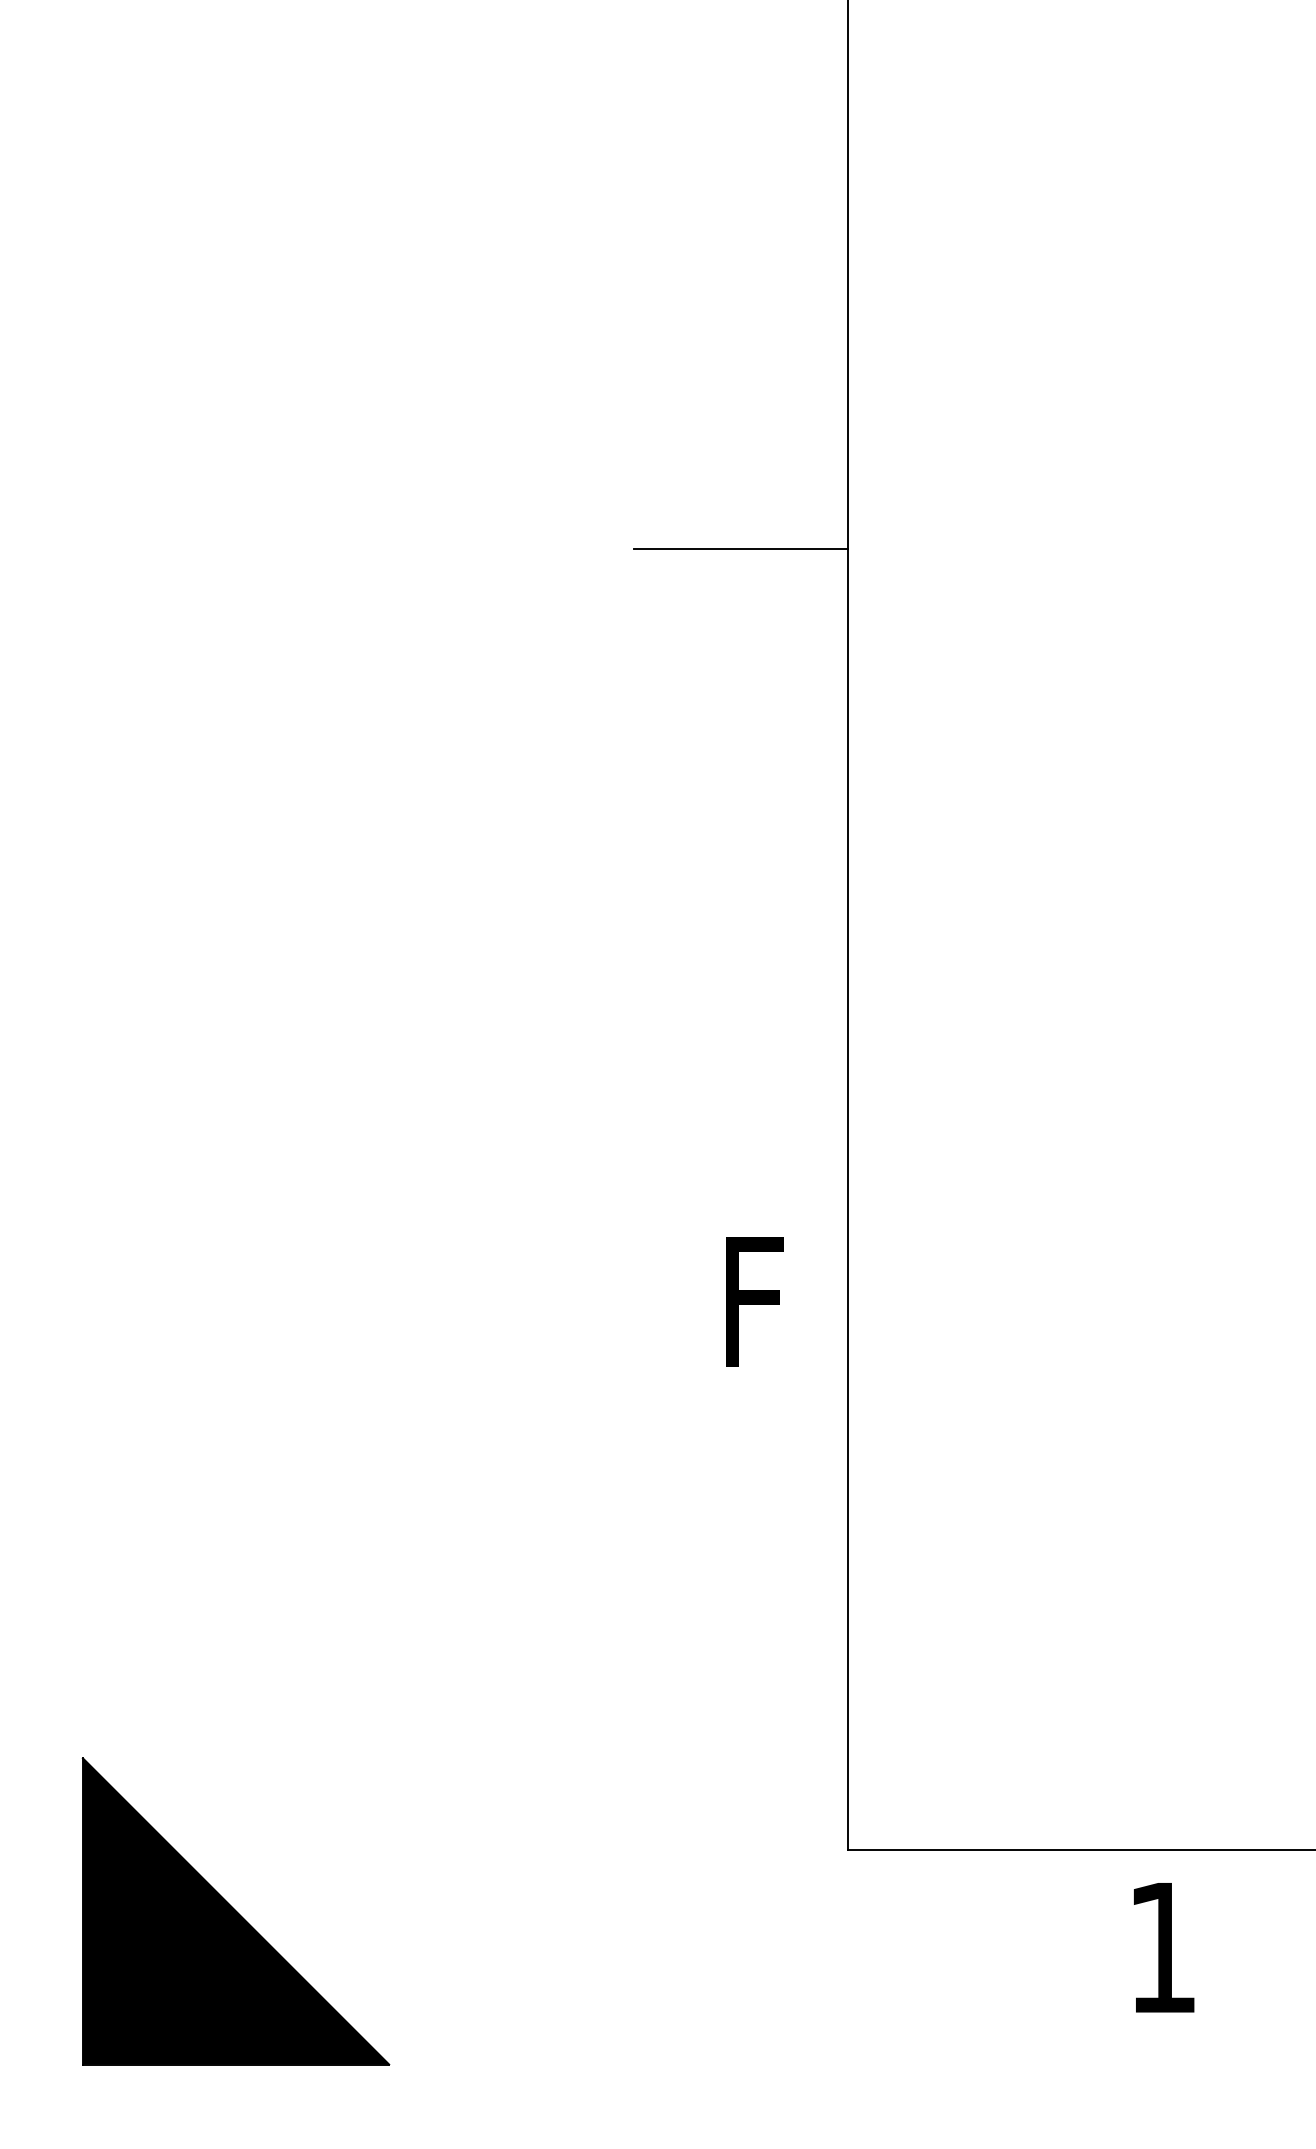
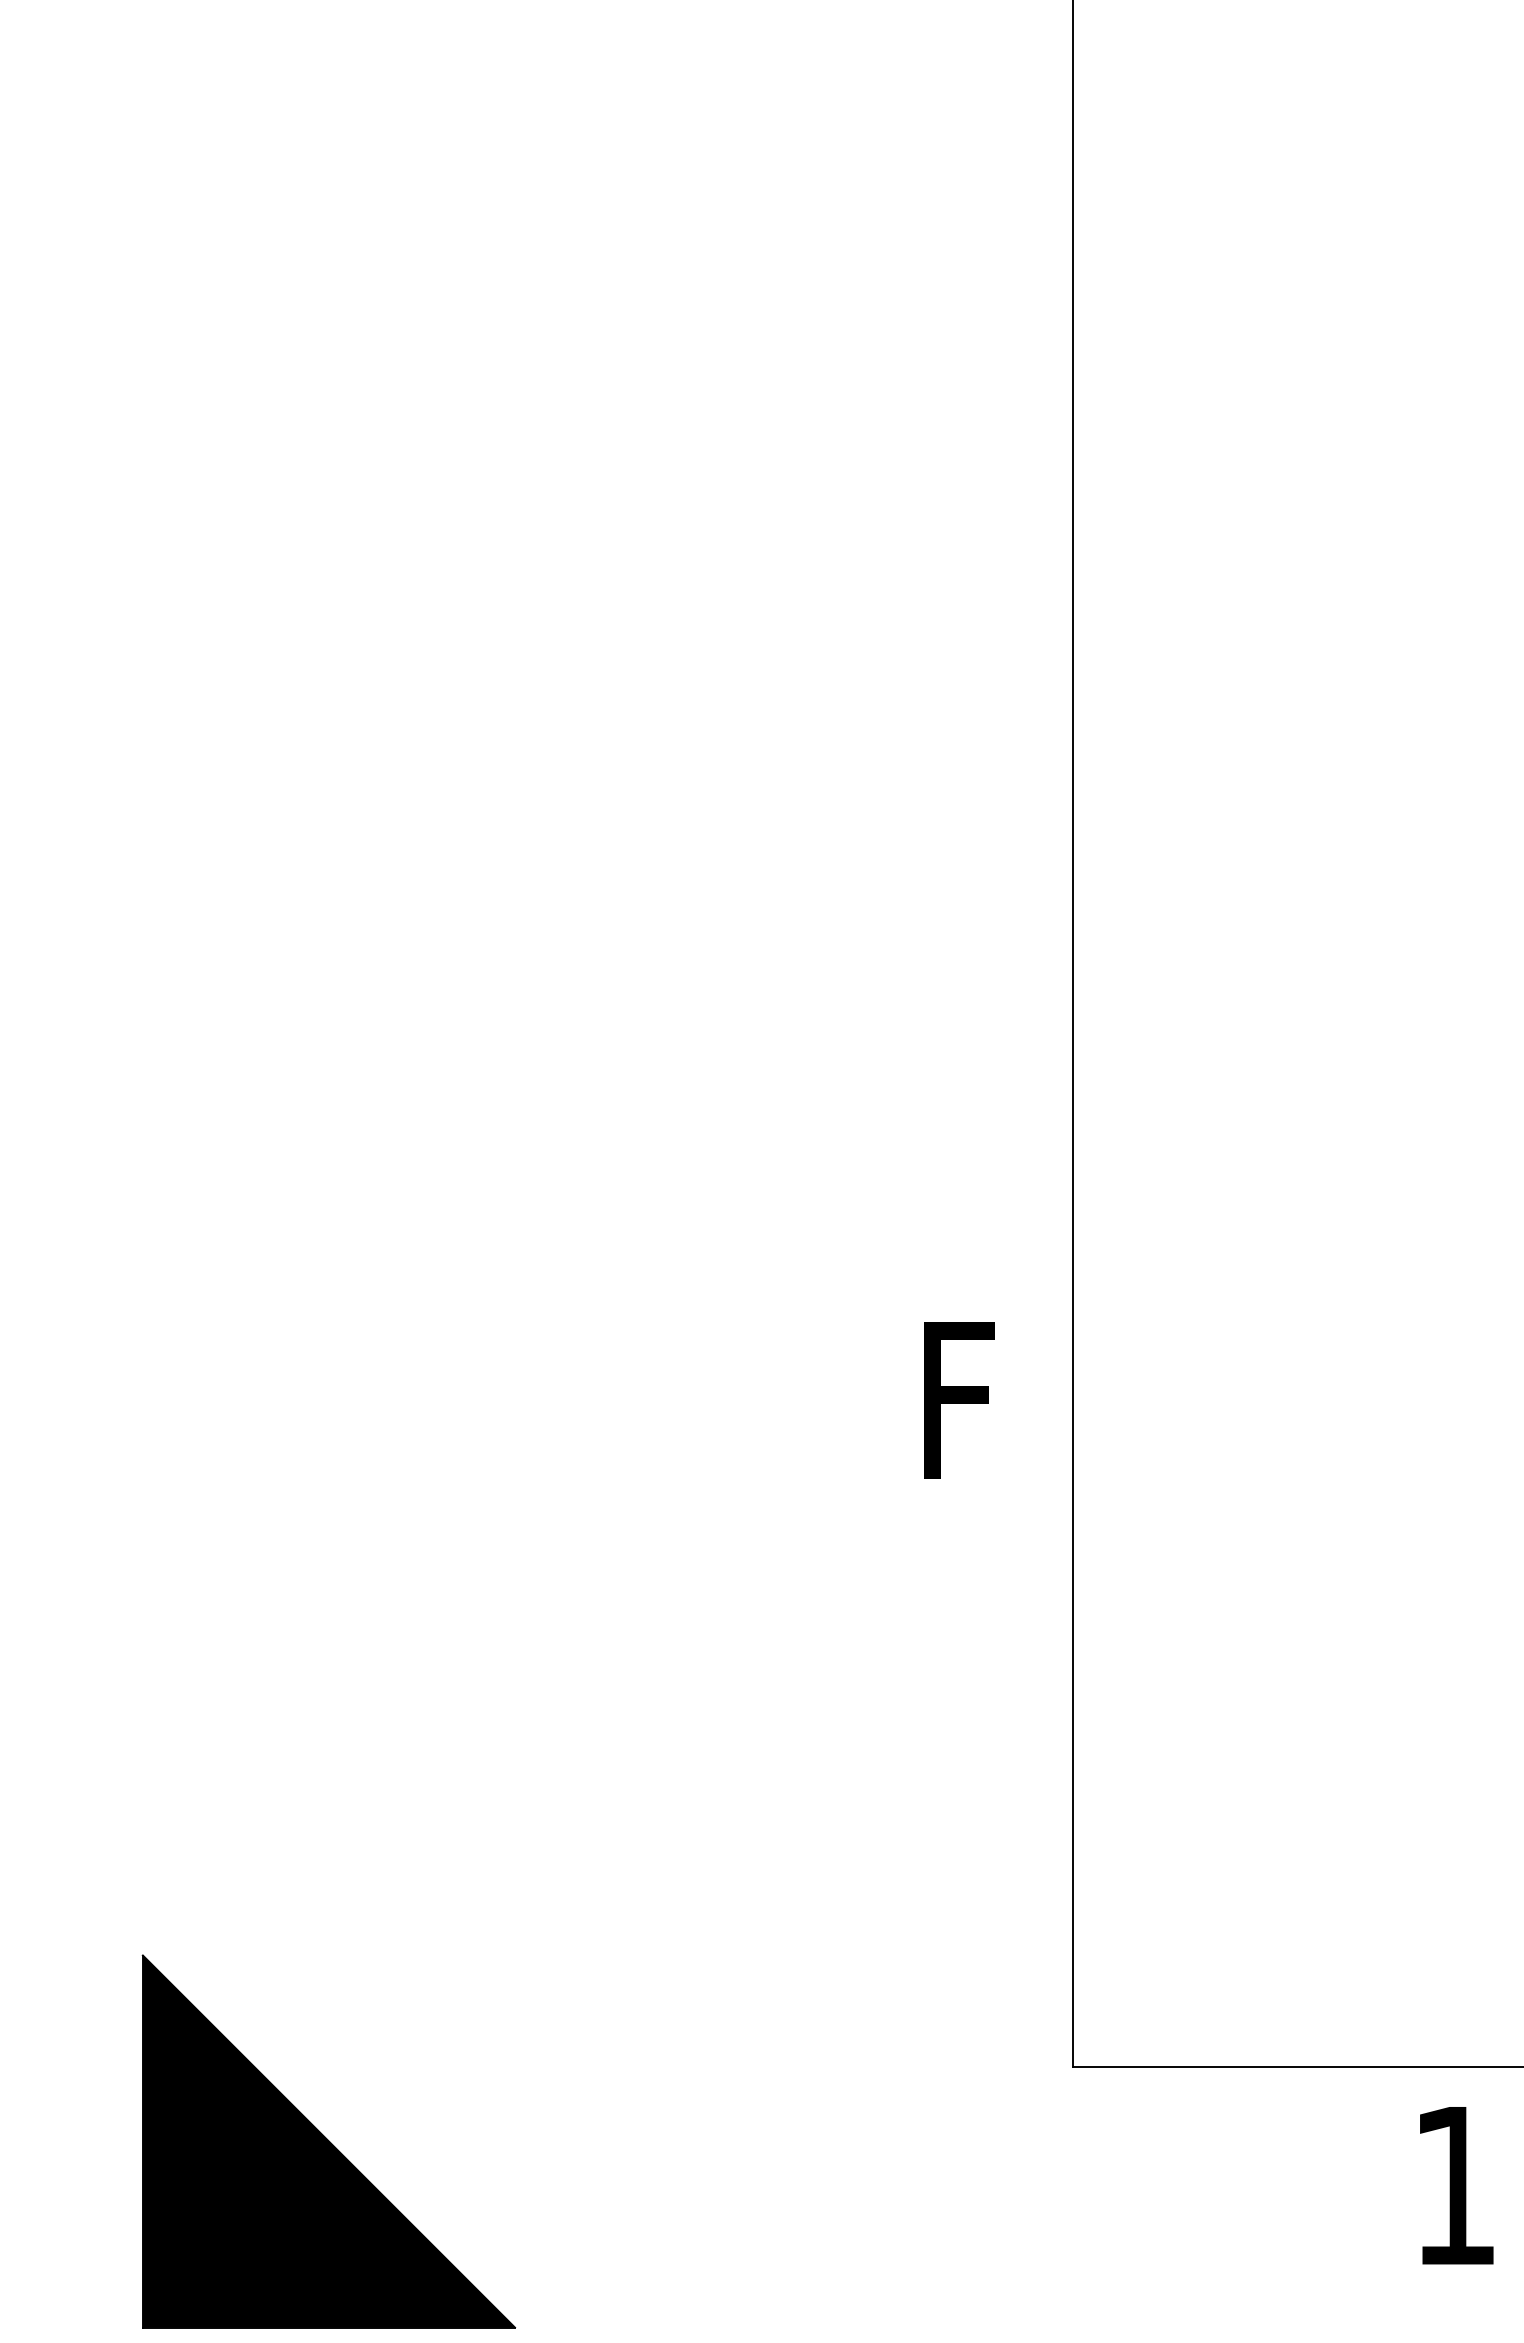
line: (741, 548) -> (943, 485), removed

